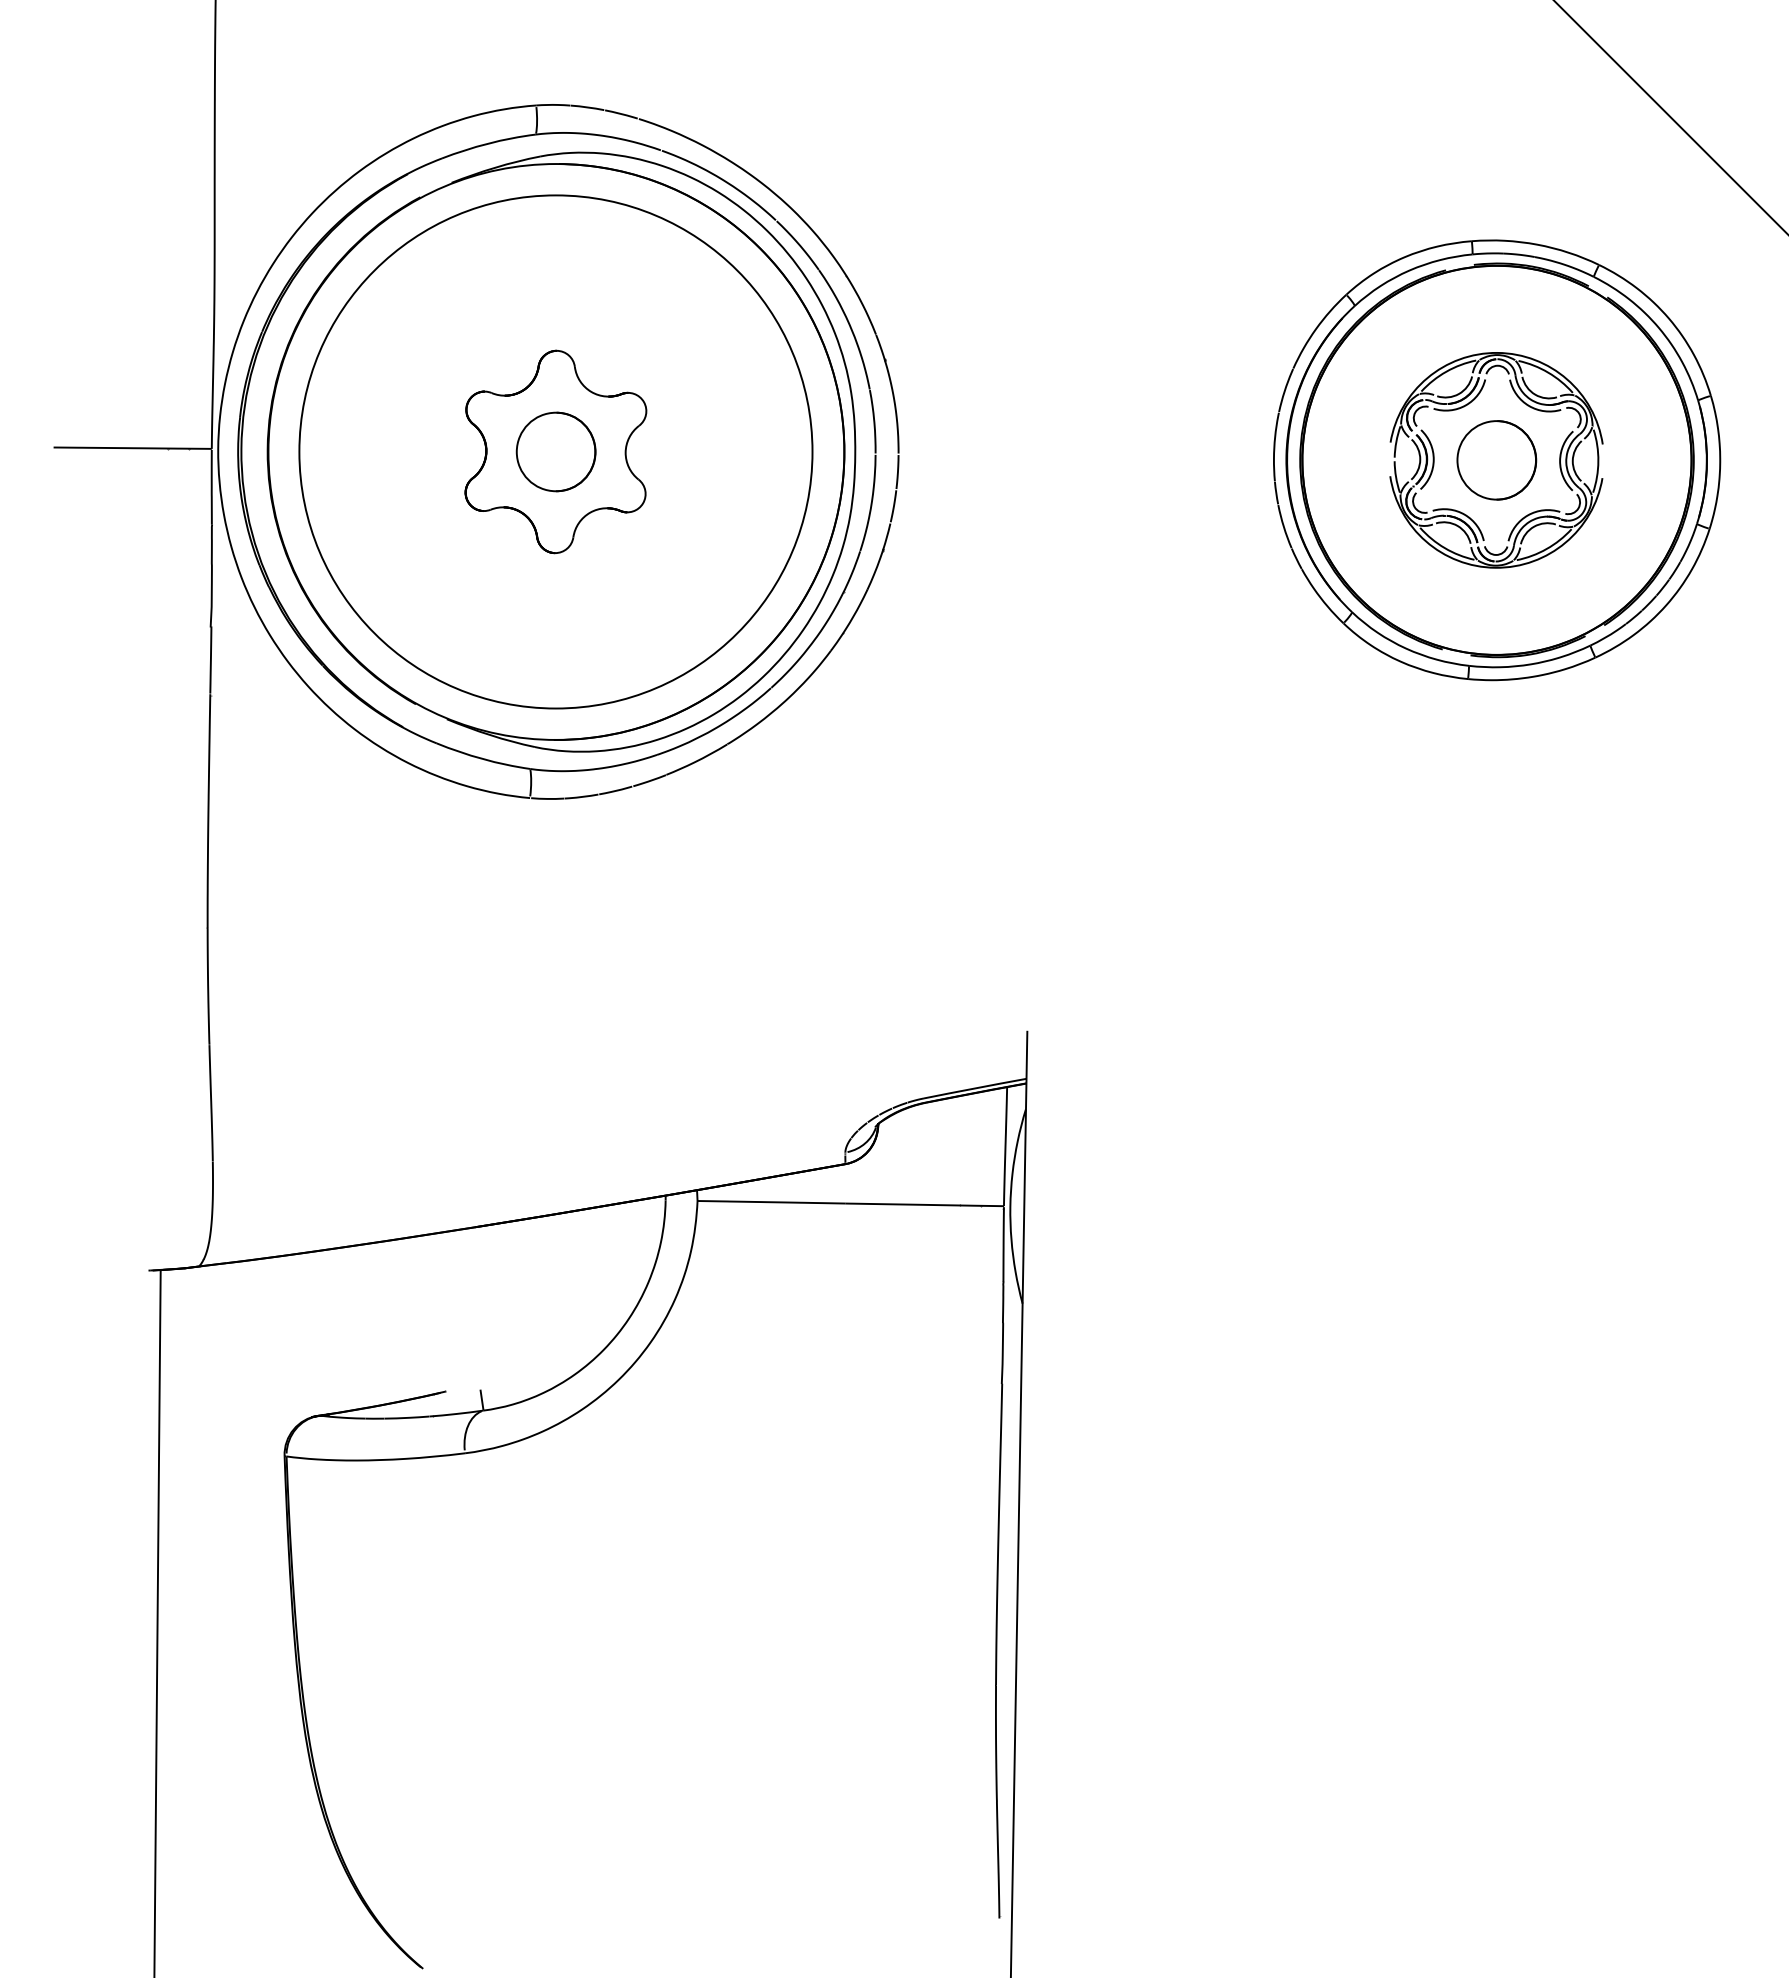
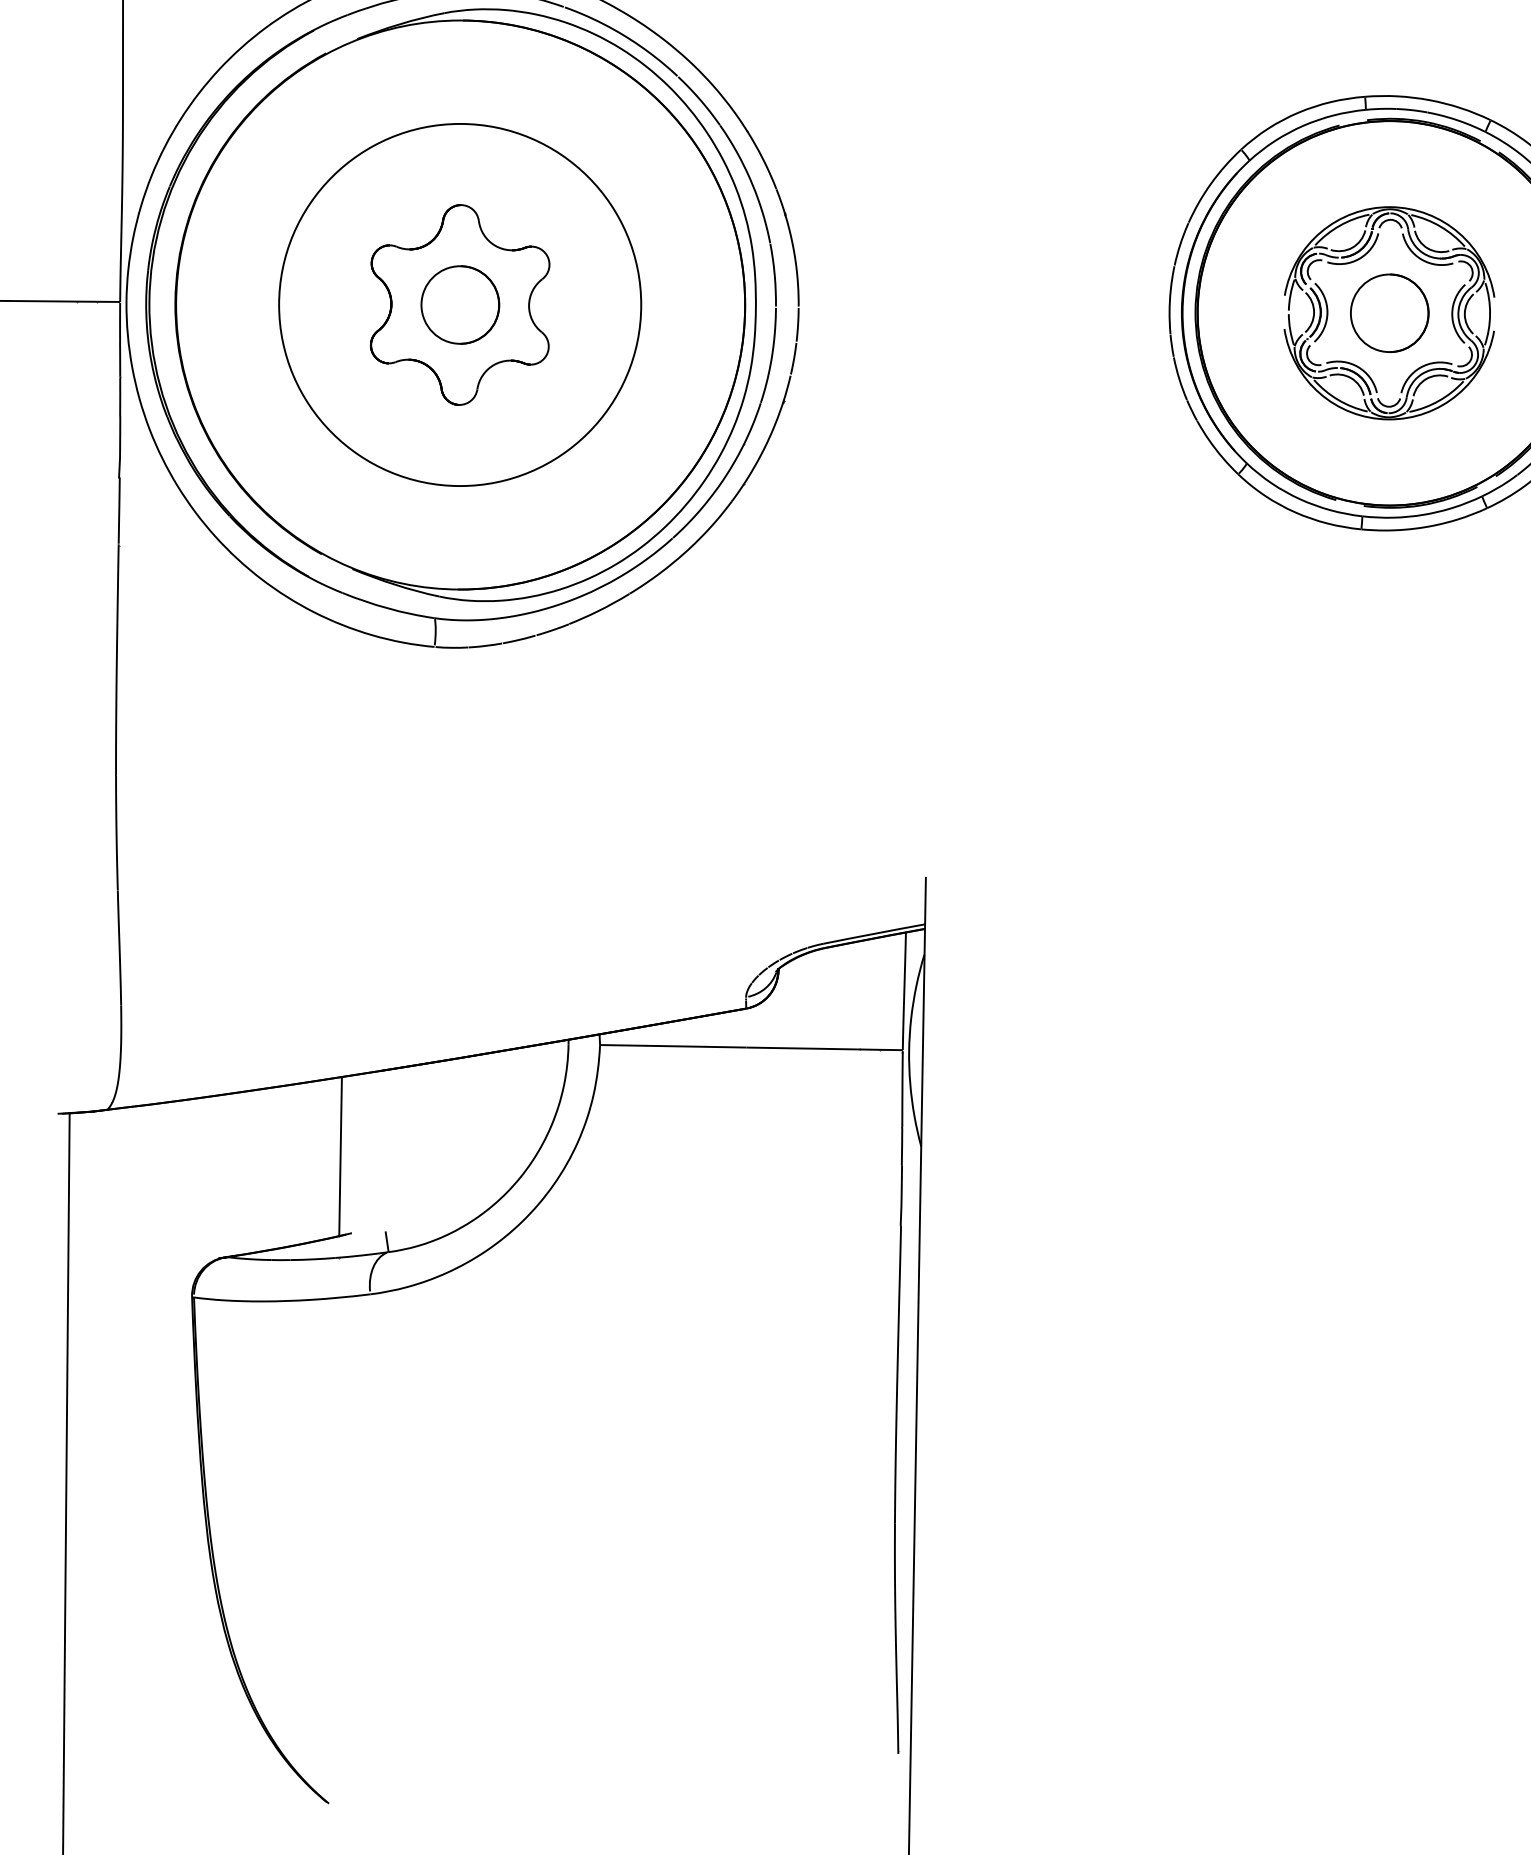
circle: (555, 451) -> (459, 304), size x0.71
line: (434, 1313) -> (340, 1156), added

